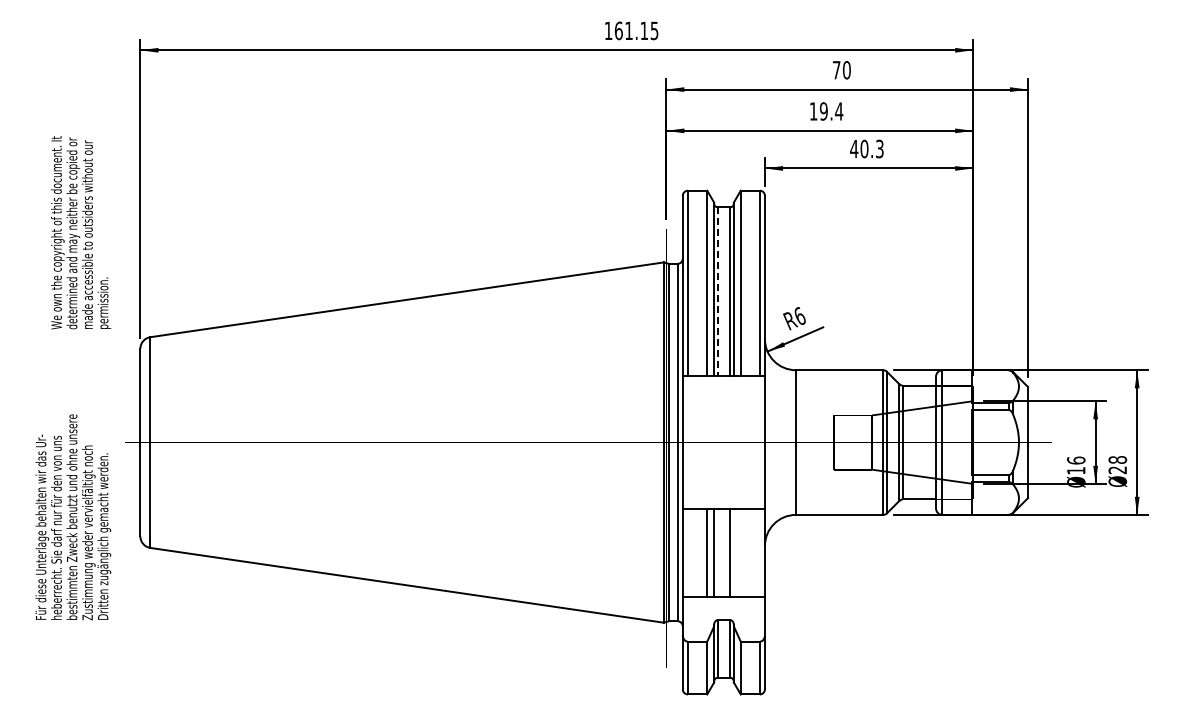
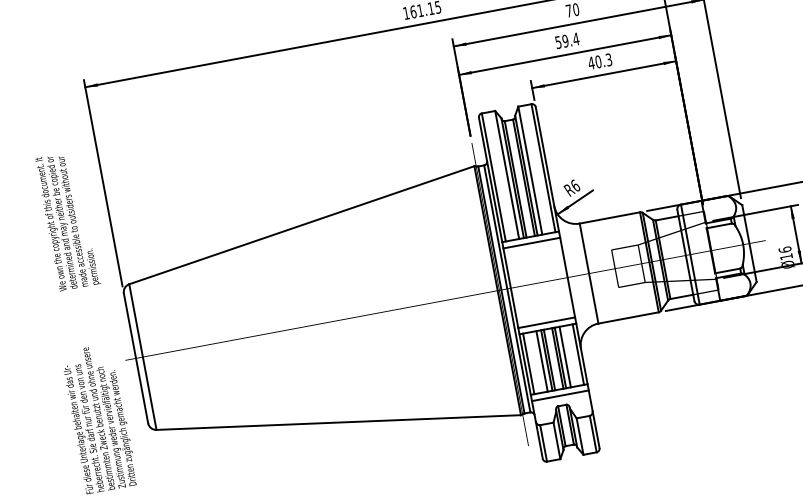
text: (813, 111) -> (558, 42), 19.4 -> 59.4
line: (718, 292) -> (516, 179), dashed -> solid
line: (723, 384) -> (531, 242), added
line: (723, 500) -> (546, 323), added
line: (687, 552) -> (528, 363), added
line: (718, 552) -> (549, 359), added
line: (733, 552) -> (560, 357), added
line: (740, 552) -> (564, 356), added
line: (759, 552) -> (578, 354), added
line: (723, 605) -> (560, 395), added

